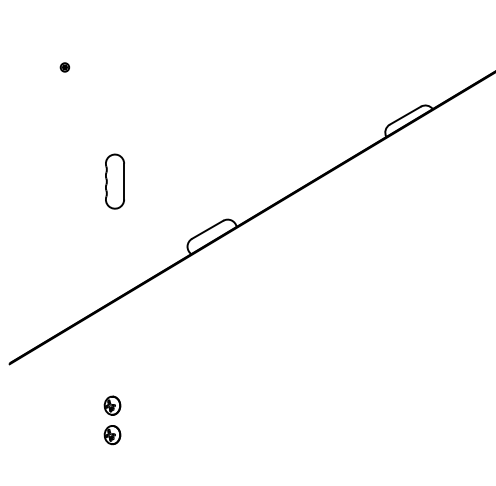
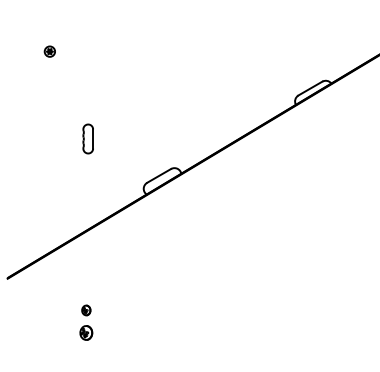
part: (64, 67) -> (49, 51), size x1.6
part: (114, 181) -> (87, 138), size x0.7
part: (112, 405) -> (86, 310), size x0.7

